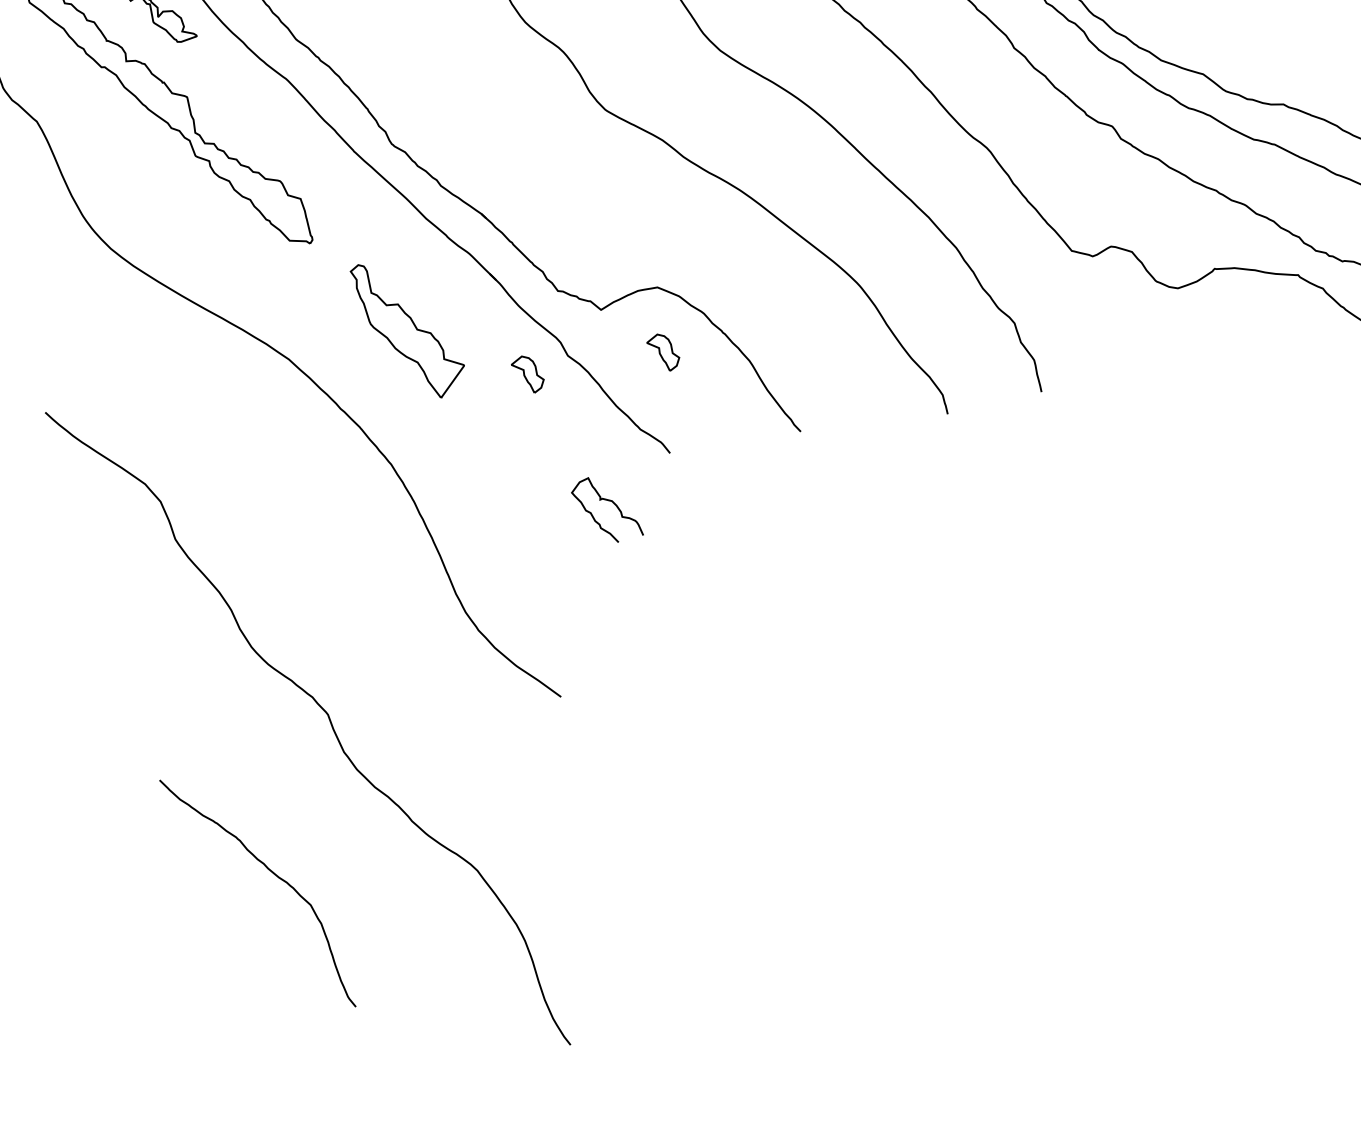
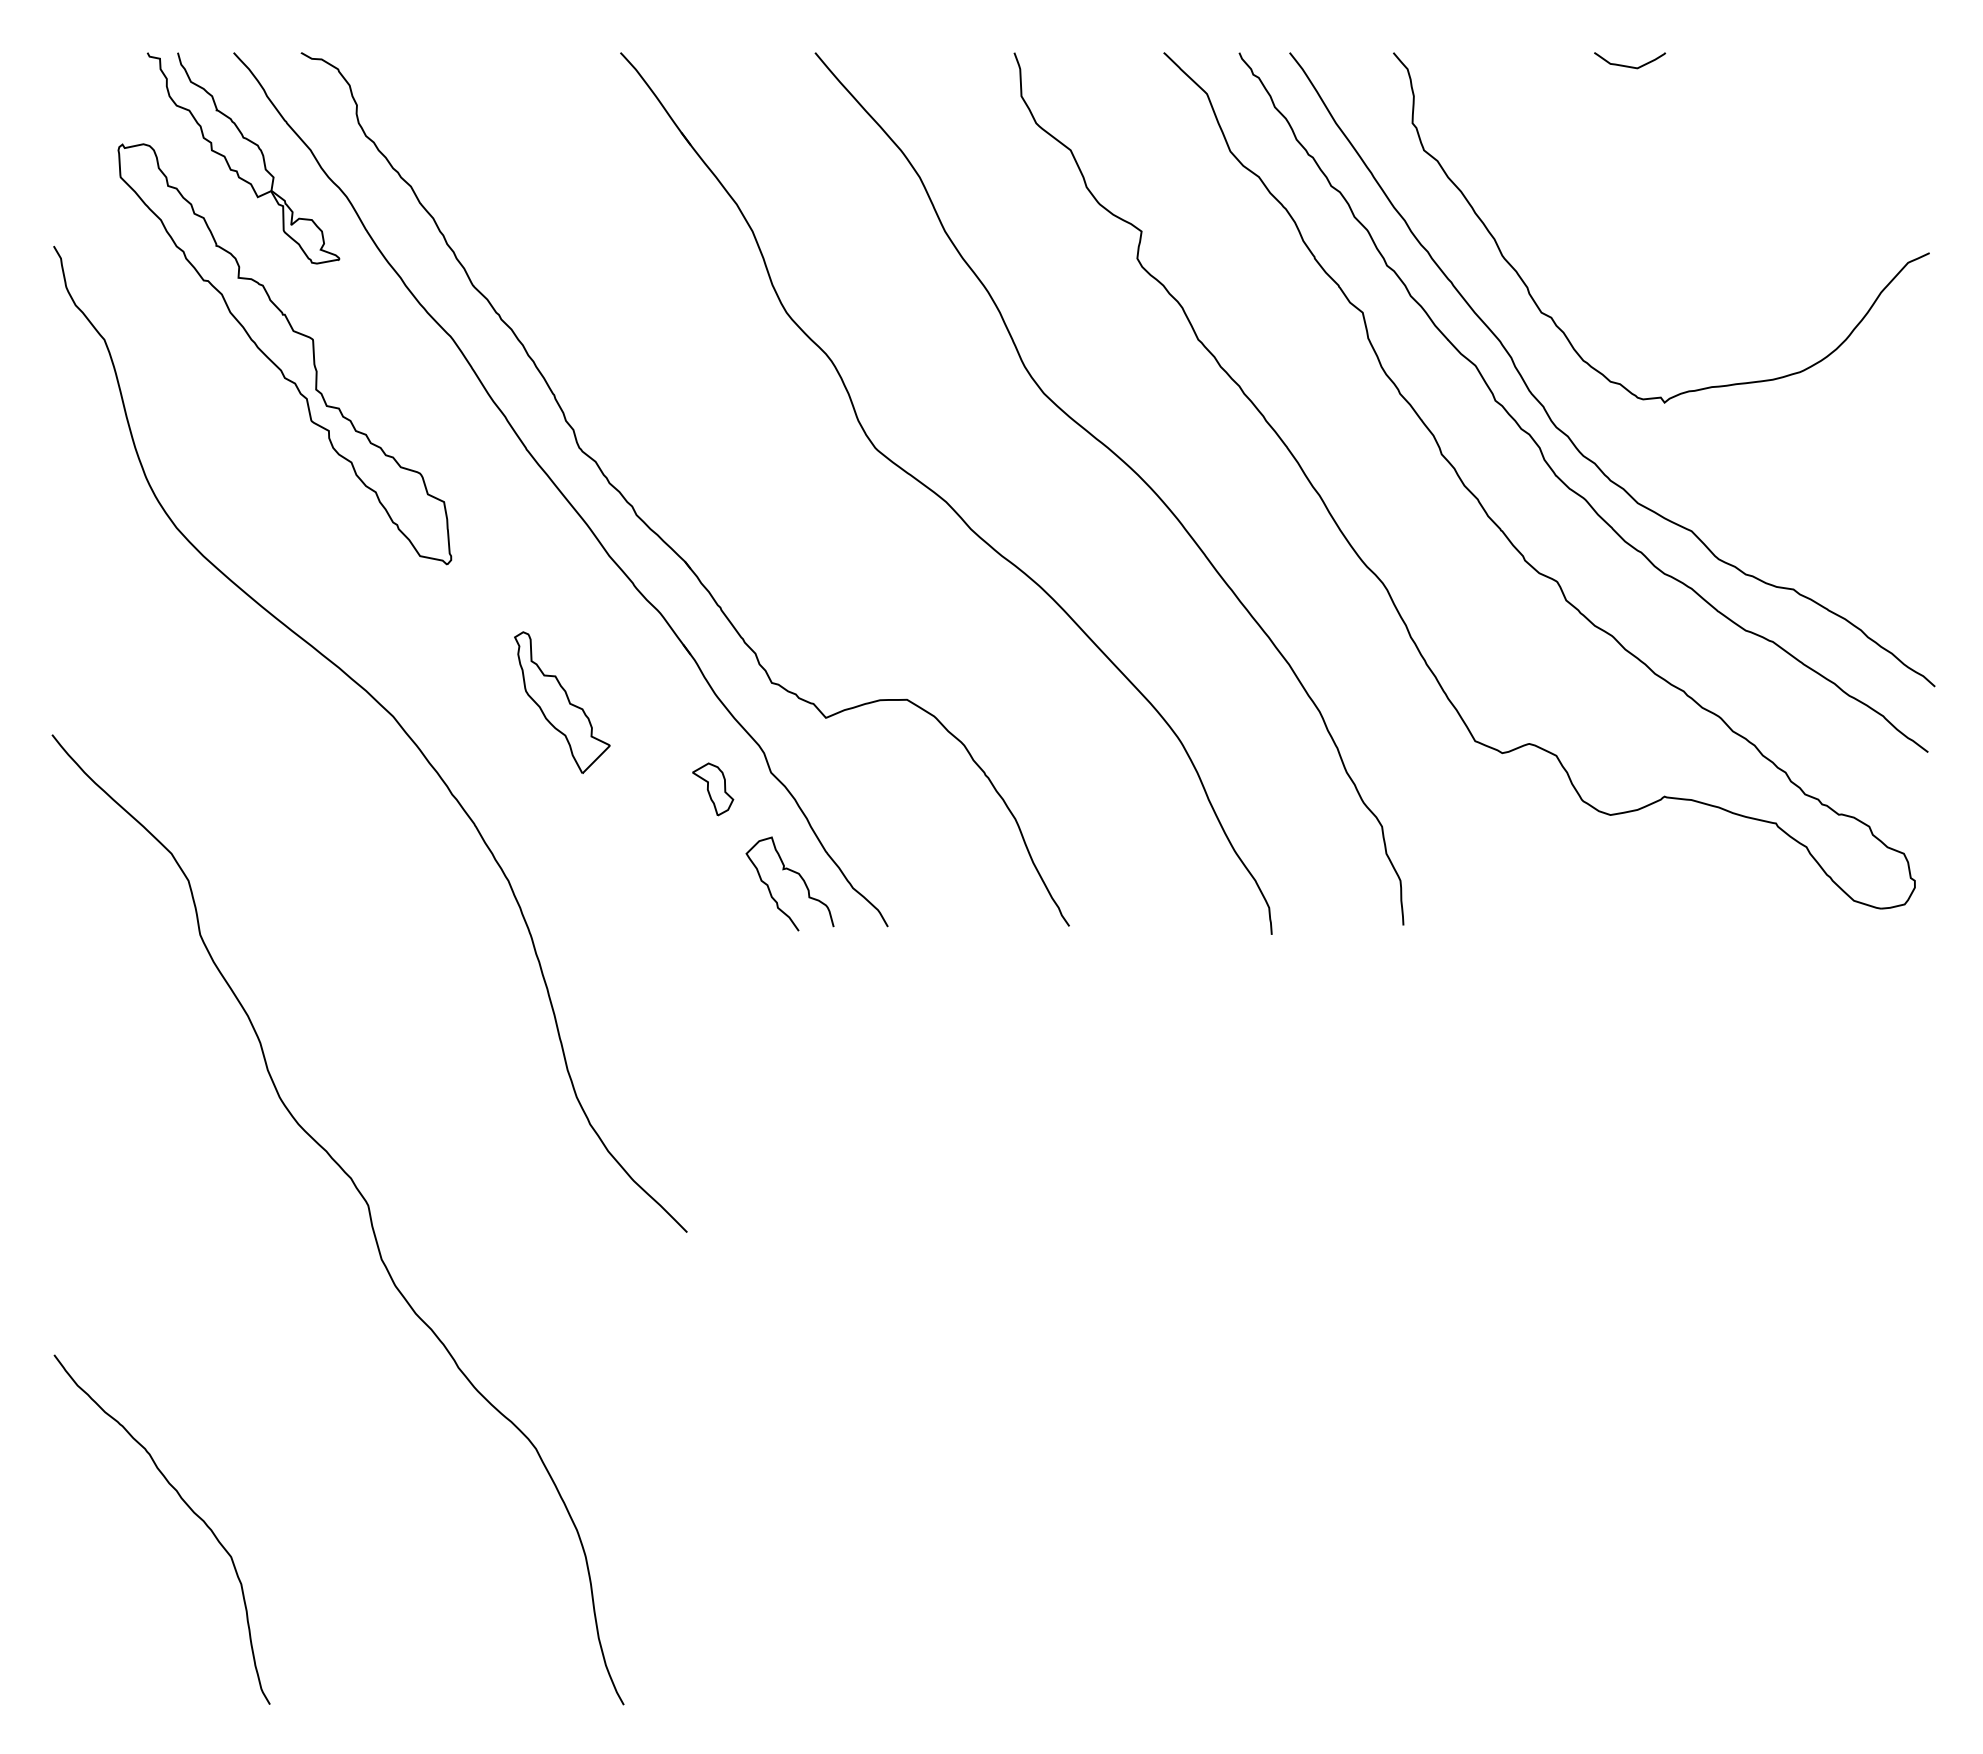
part: (409, 329) -> (562, 702), size x0.71
part: (663, 352) -> (901, 789), removed
curve: (609, 501) -> (795, 873), moved
curve: (271, 872) -> (185, 1504), moved

